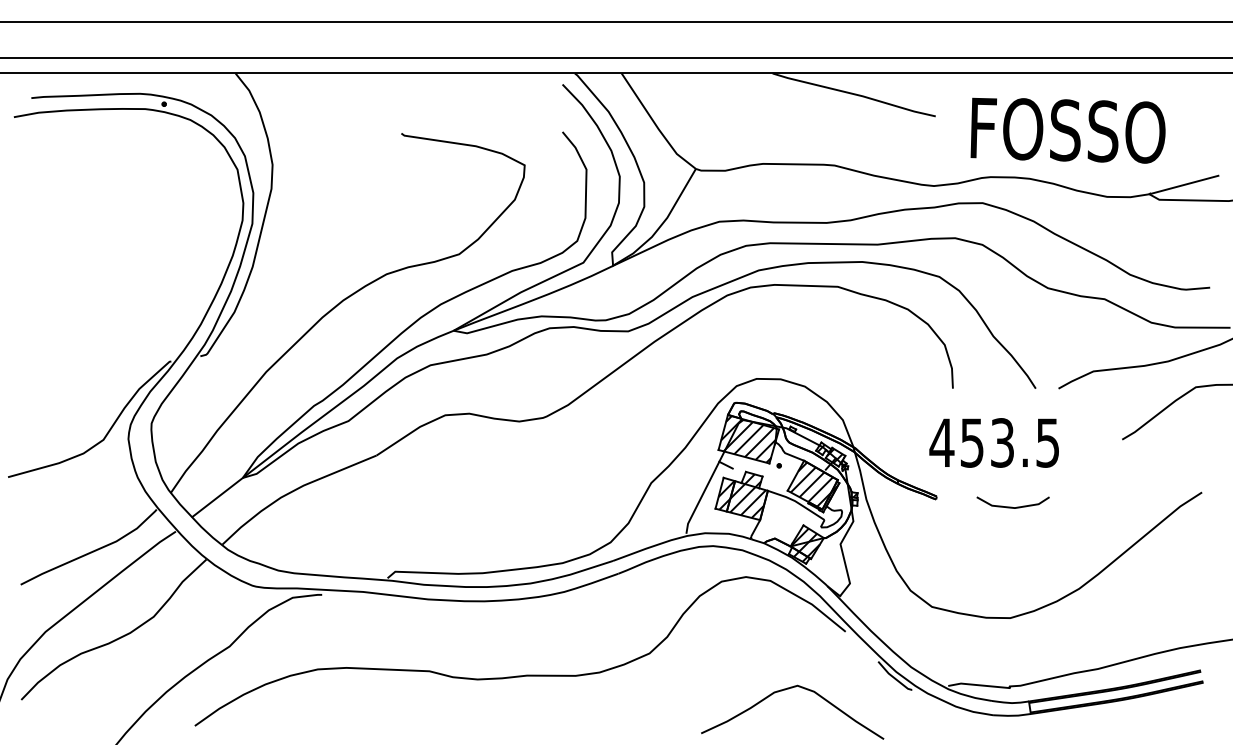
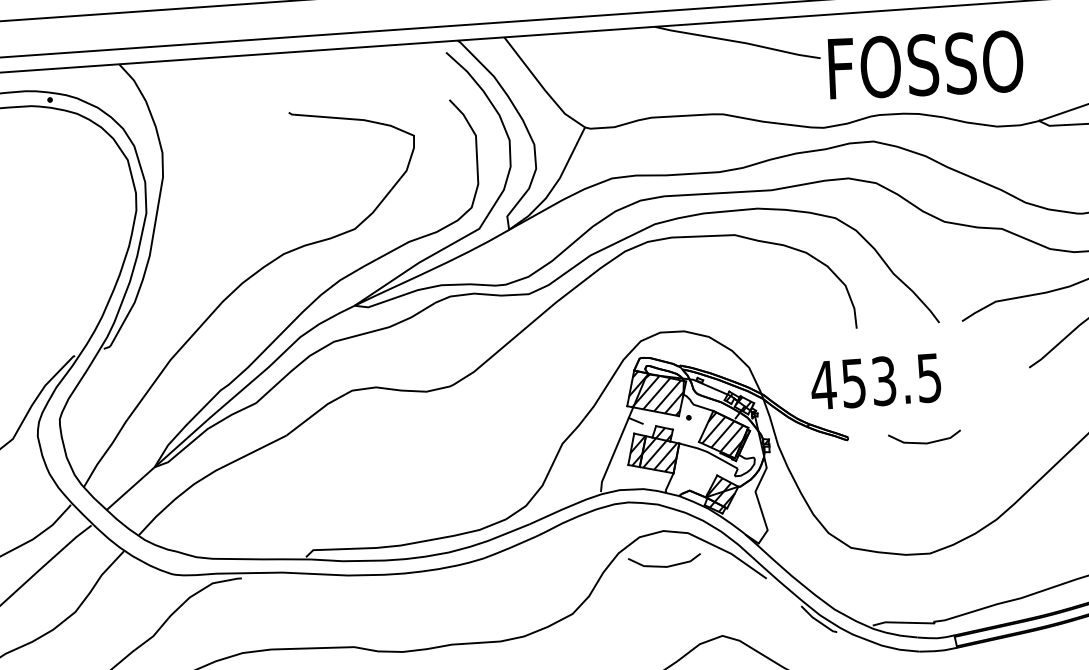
text: (1067, 130) -> (925, 65), moved
text: (993, 442) -> (875, 381), moved
line: (744, 611) -> (664, 565), added

